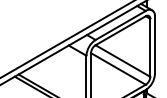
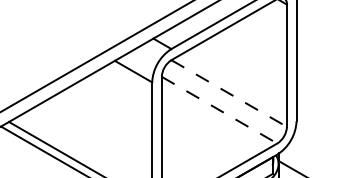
line: (122, 61) -> (228, 94), solid -> dashed
line: (118, 68) -> (219, 109), solid -> dashed

